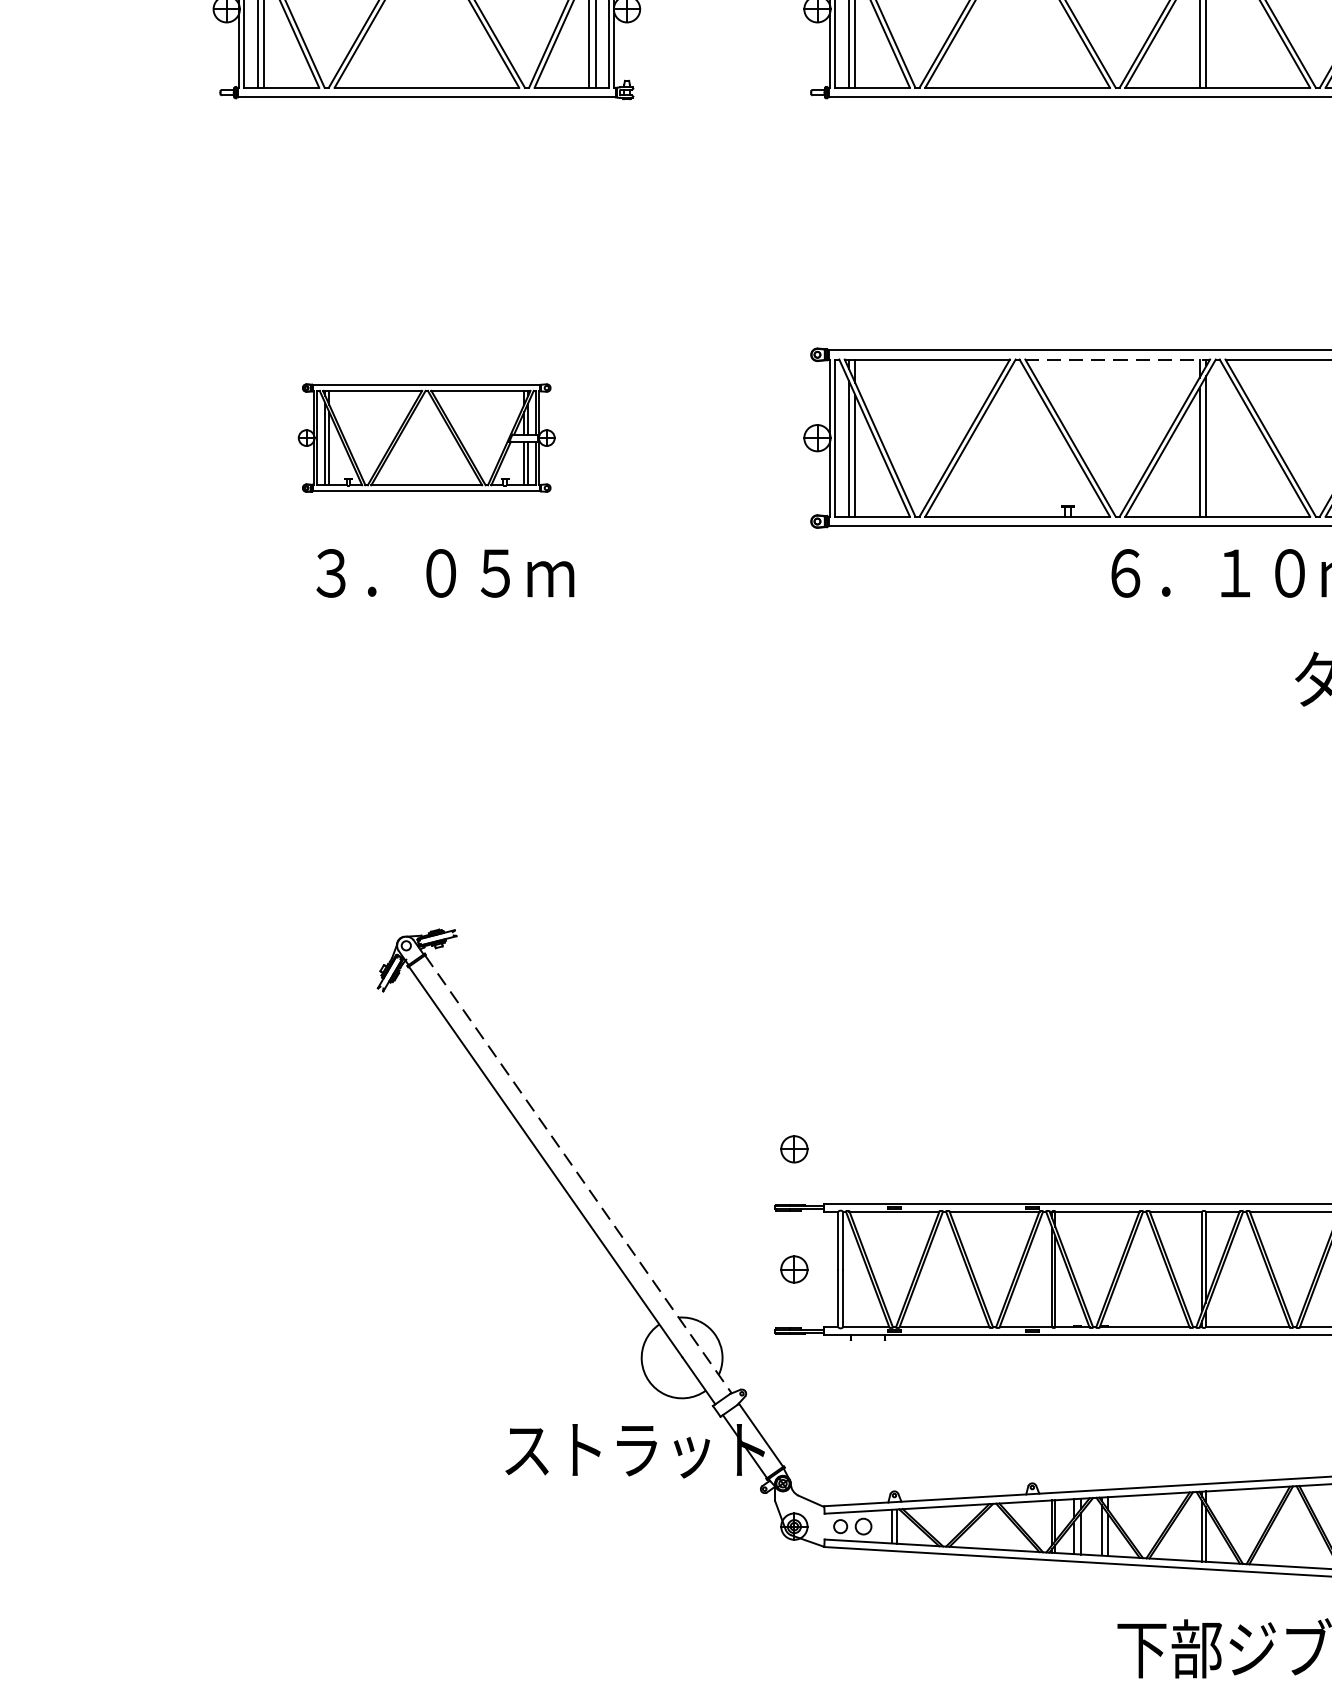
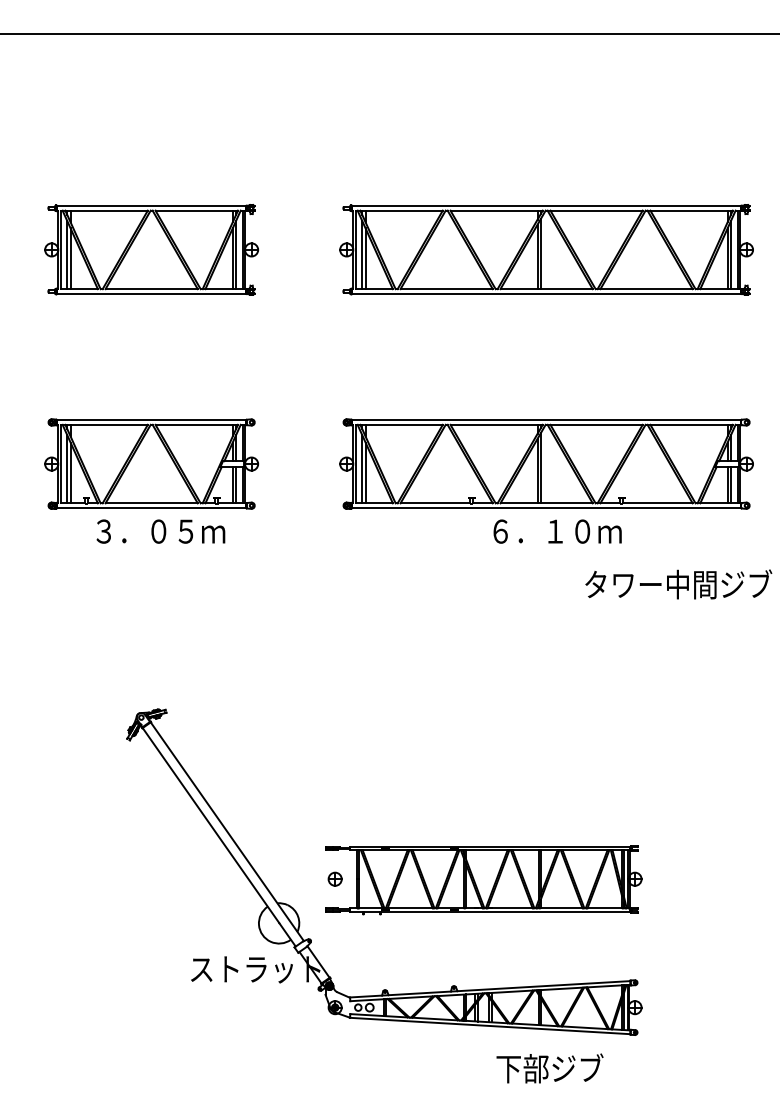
line: (1119, 358) -> (497, 424), dashed -> solid
part: (426, 436) -> (151, 463), size x1.67
part: (792, 1147) -> (334, 818), removed
line: (578, 1175) -> (227, 832), dashed -> solid

